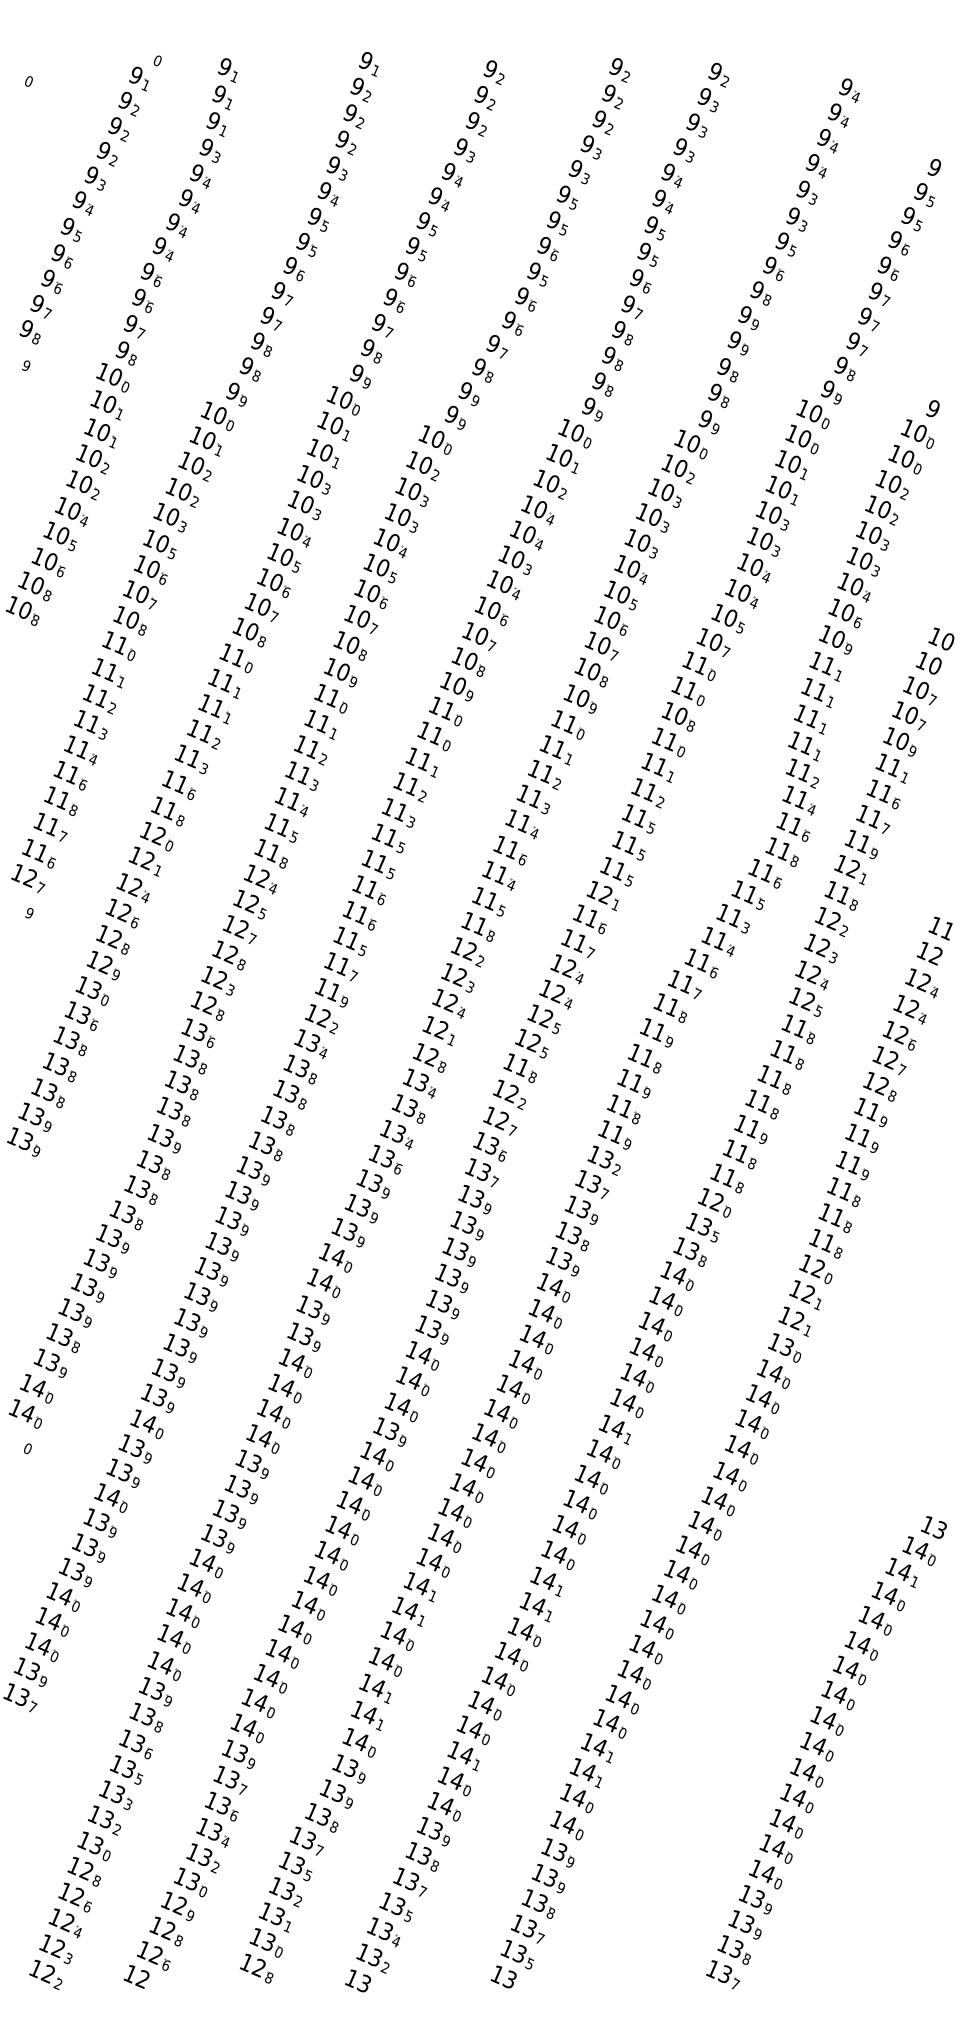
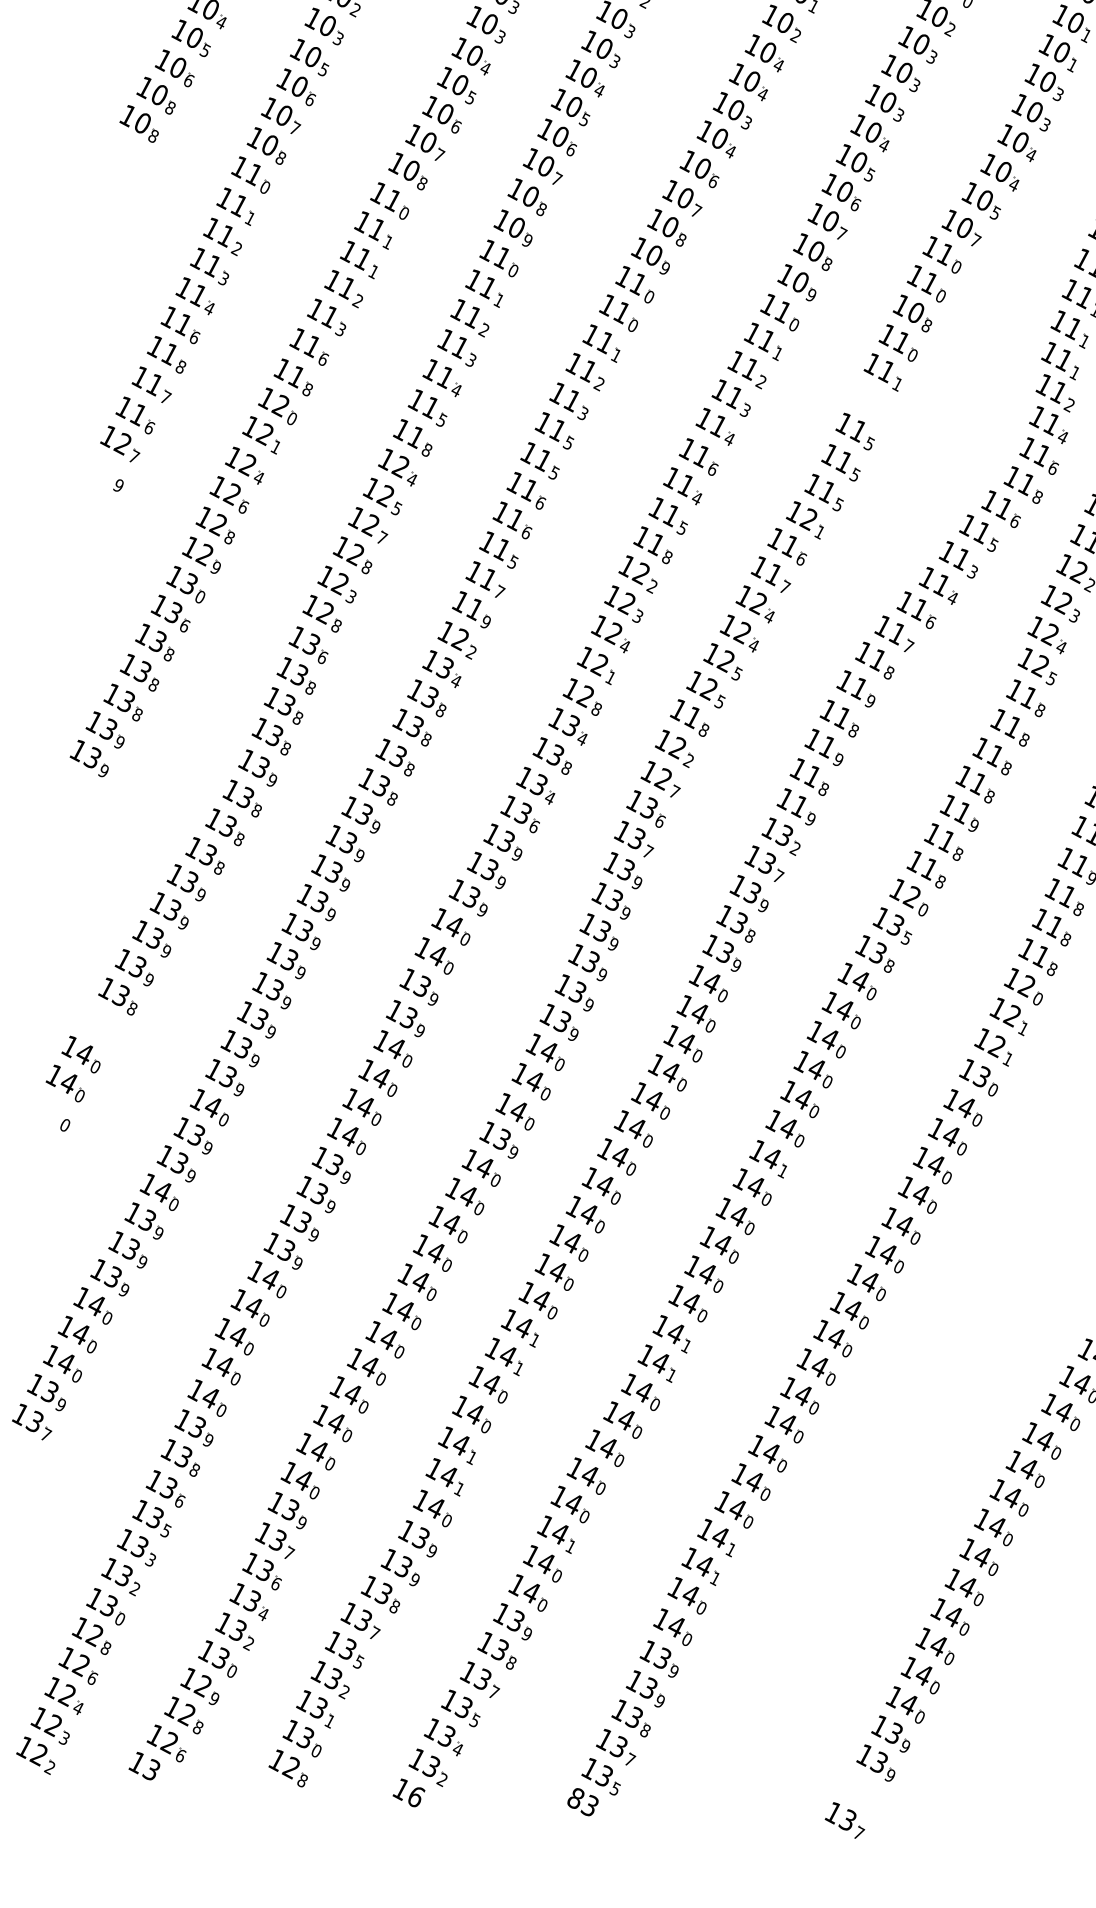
part: (647, 793) -> (868, 401), removed
part: (49, 1362) -> (99, 1024), removed
part: (733, 1949) -> (860, 1791), removed
text: (497, 1974) -> (575, 1798), 13 -> 83
text: (142, 1978) -> (151, 1769), 12 -> 13
text: (363, 1983) -> (414, 1796), 13 -> 16

